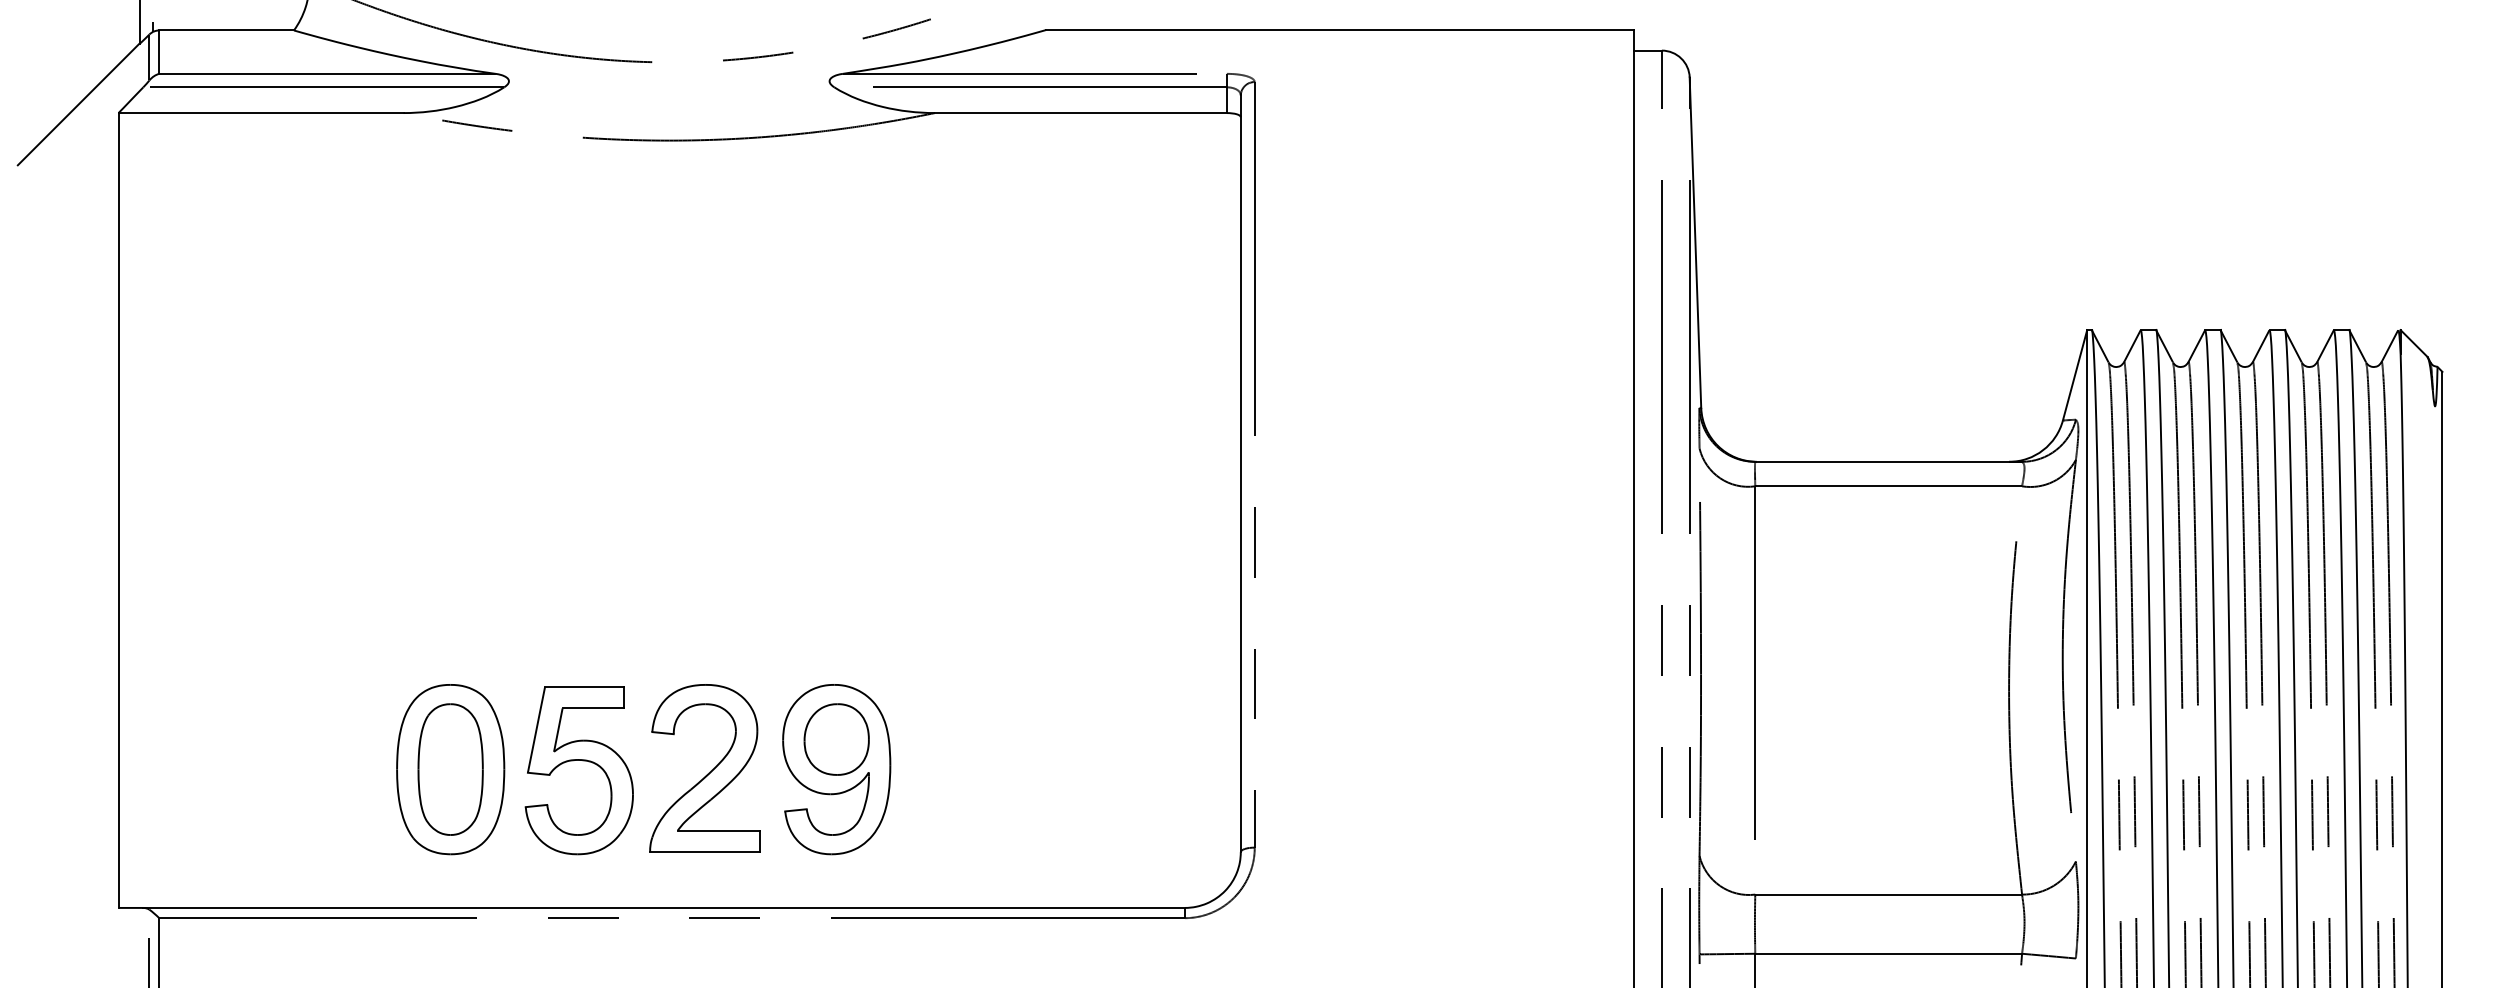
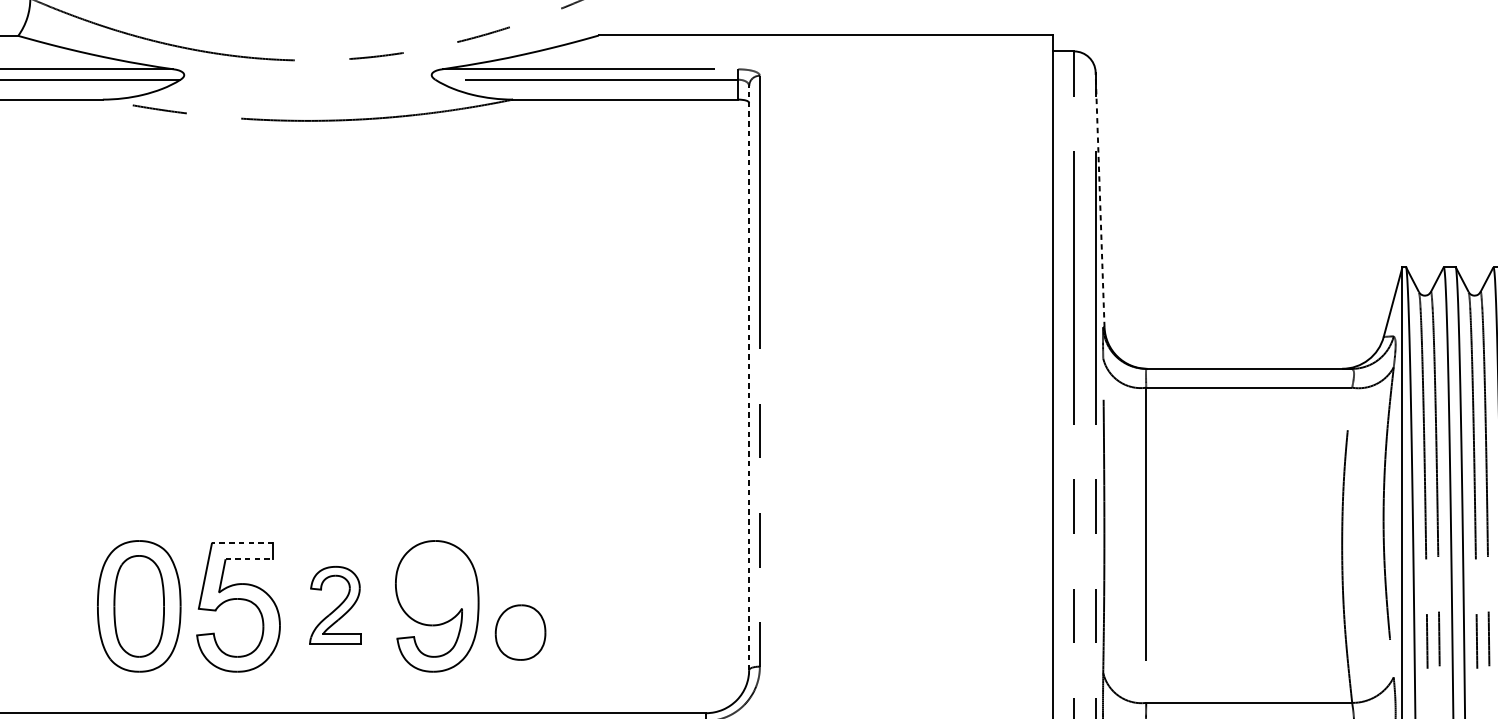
line: (1695, 242) -> (1100, 199), solid -> dashed
line: (1240, 473) -> (748, 377), solid -> dashed
line: (584, 687) -> (242, 543), solid -> dashed
line: (593, 708) -> (249, 559), solid -> dashed
part: (836, 739) -> (520, 632), moved
part: (704, 768) -> (335, 605), size x0.6

